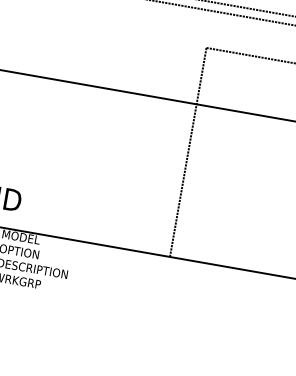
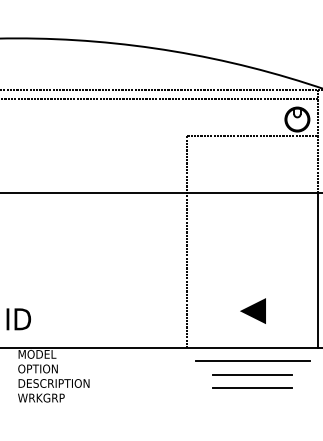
line: (240, 230) -> (252, 310), added
line: (231, 281) -> (252, 361), added
line: (229, 293) -> (252, 374), added
line: (227, 306) -> (252, 387), added

